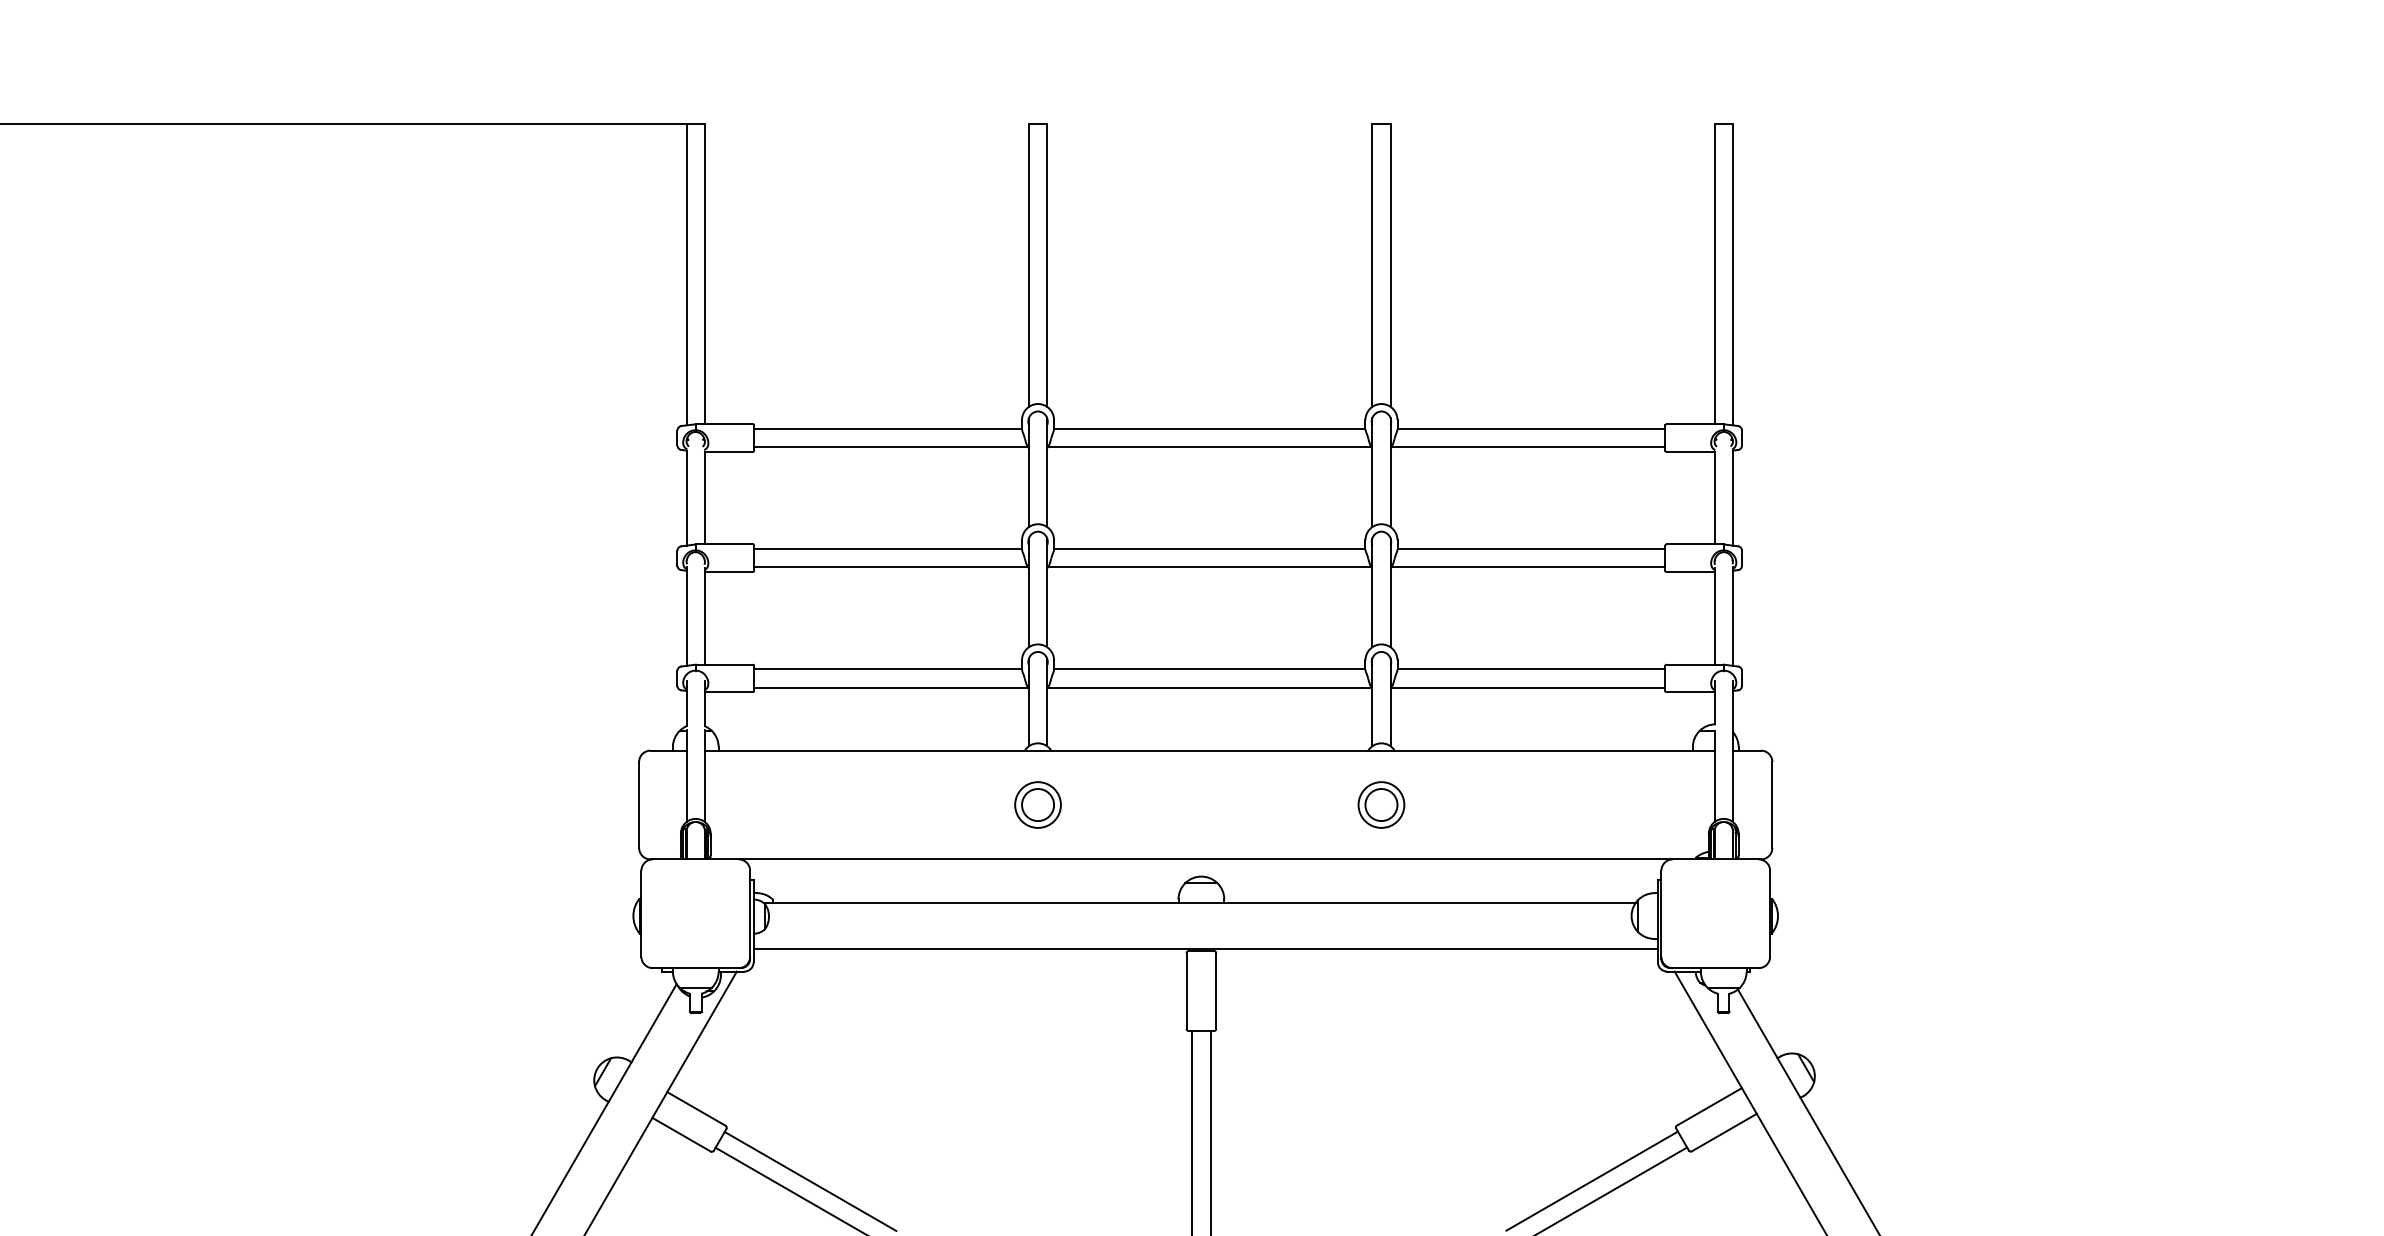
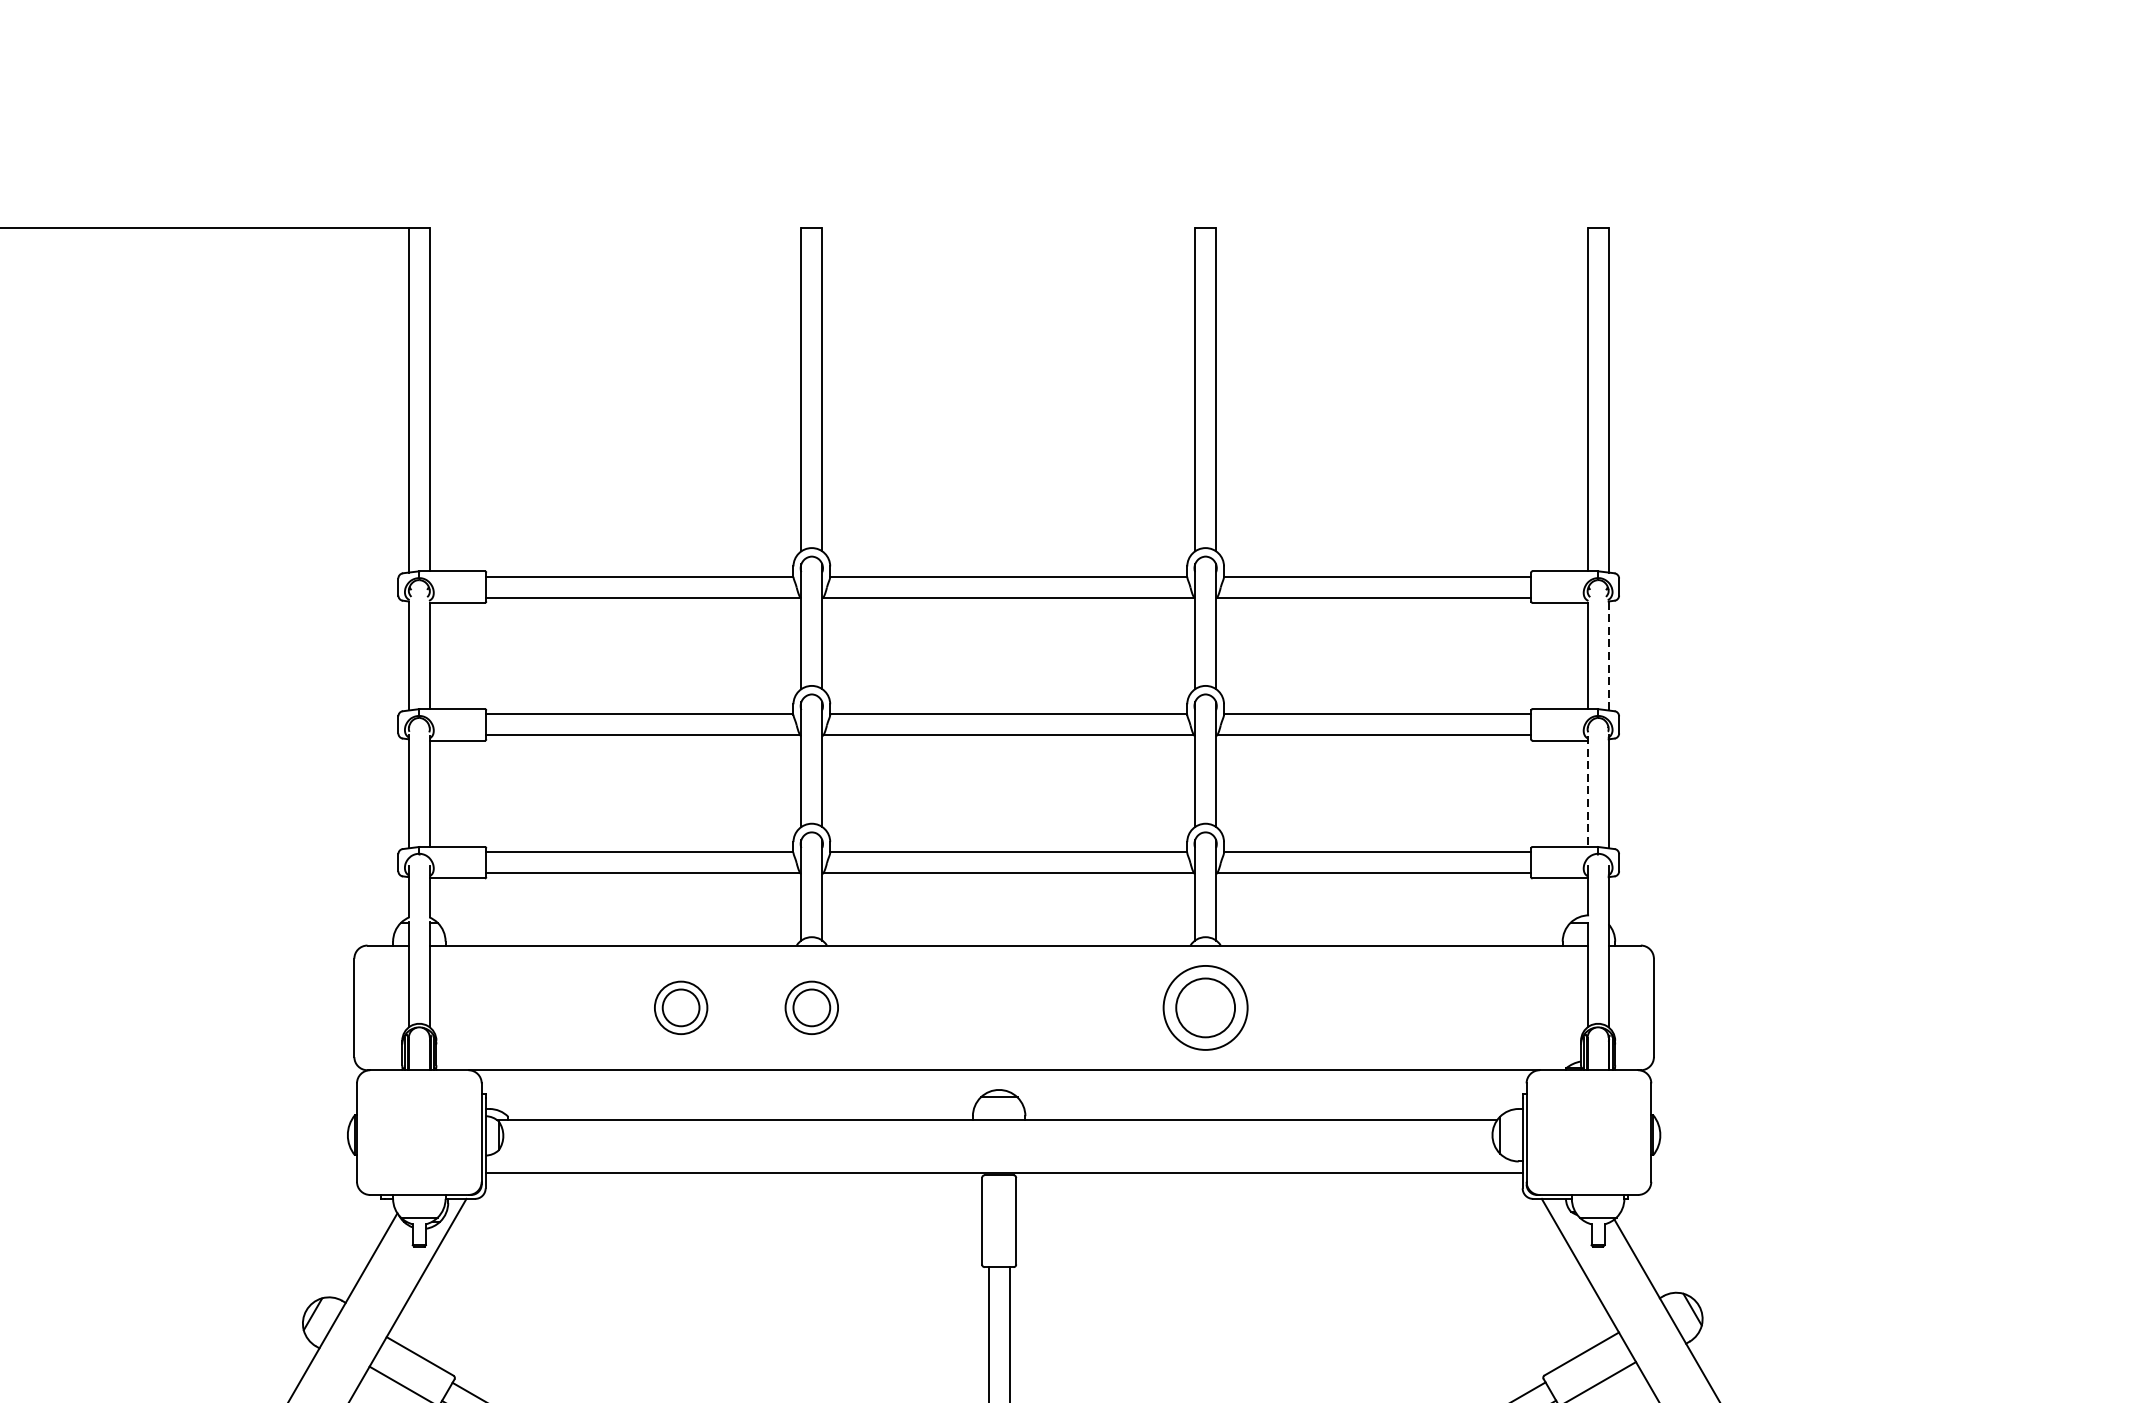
line: (1732, 498) -> (1608, 656), solid -> dashed
line: (1714, 616) -> (1587, 791), solid -> dashed
part: (923, 804) -> (680, 1007), added
part: (1381, 804) -> (1205, 1007), size x1.6

